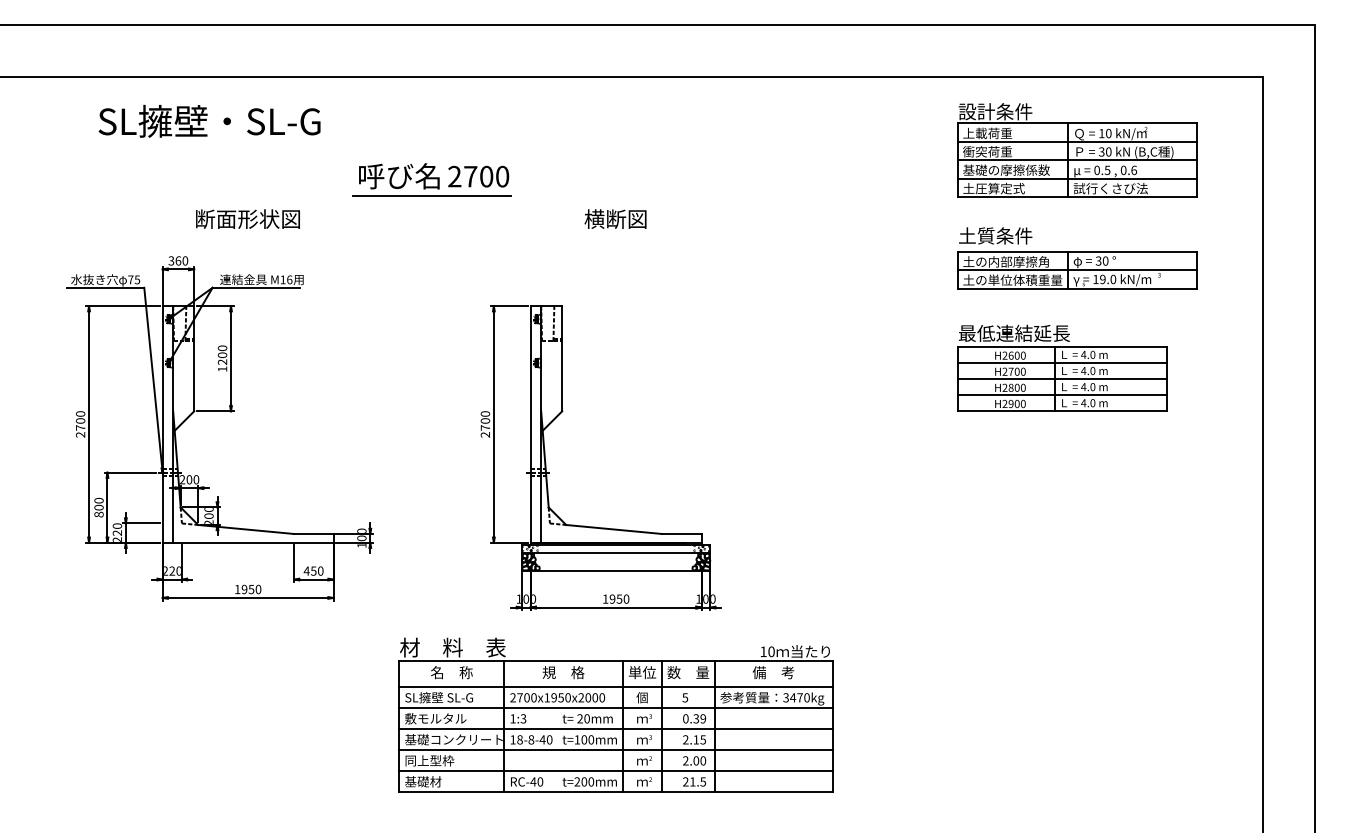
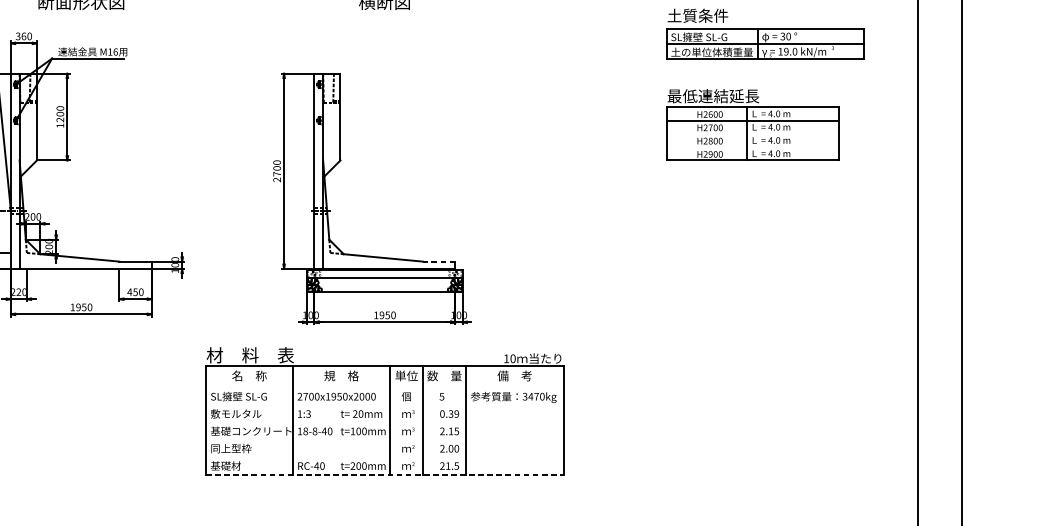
text: (1005, 261) -> (706, 36), 土の内部摩擦角 -> SL擁壁 SL-G
line: (1062, 379) -> (753, 134), removed
line: (1062, 395) -> (753, 147), removed
line: (681, 533) -> (438, 261), solid -> dashed
line: (615, 687) -> (384, 388), removed
line: (615, 708) -> (384, 405), removed
line: (615, 729) -> (384, 422), removed
line: (615, 750) -> (384, 440), removed
line: (615, 771) -> (384, 457), removed
line: (616, 792) -> (385, 474), solid -> dashed

